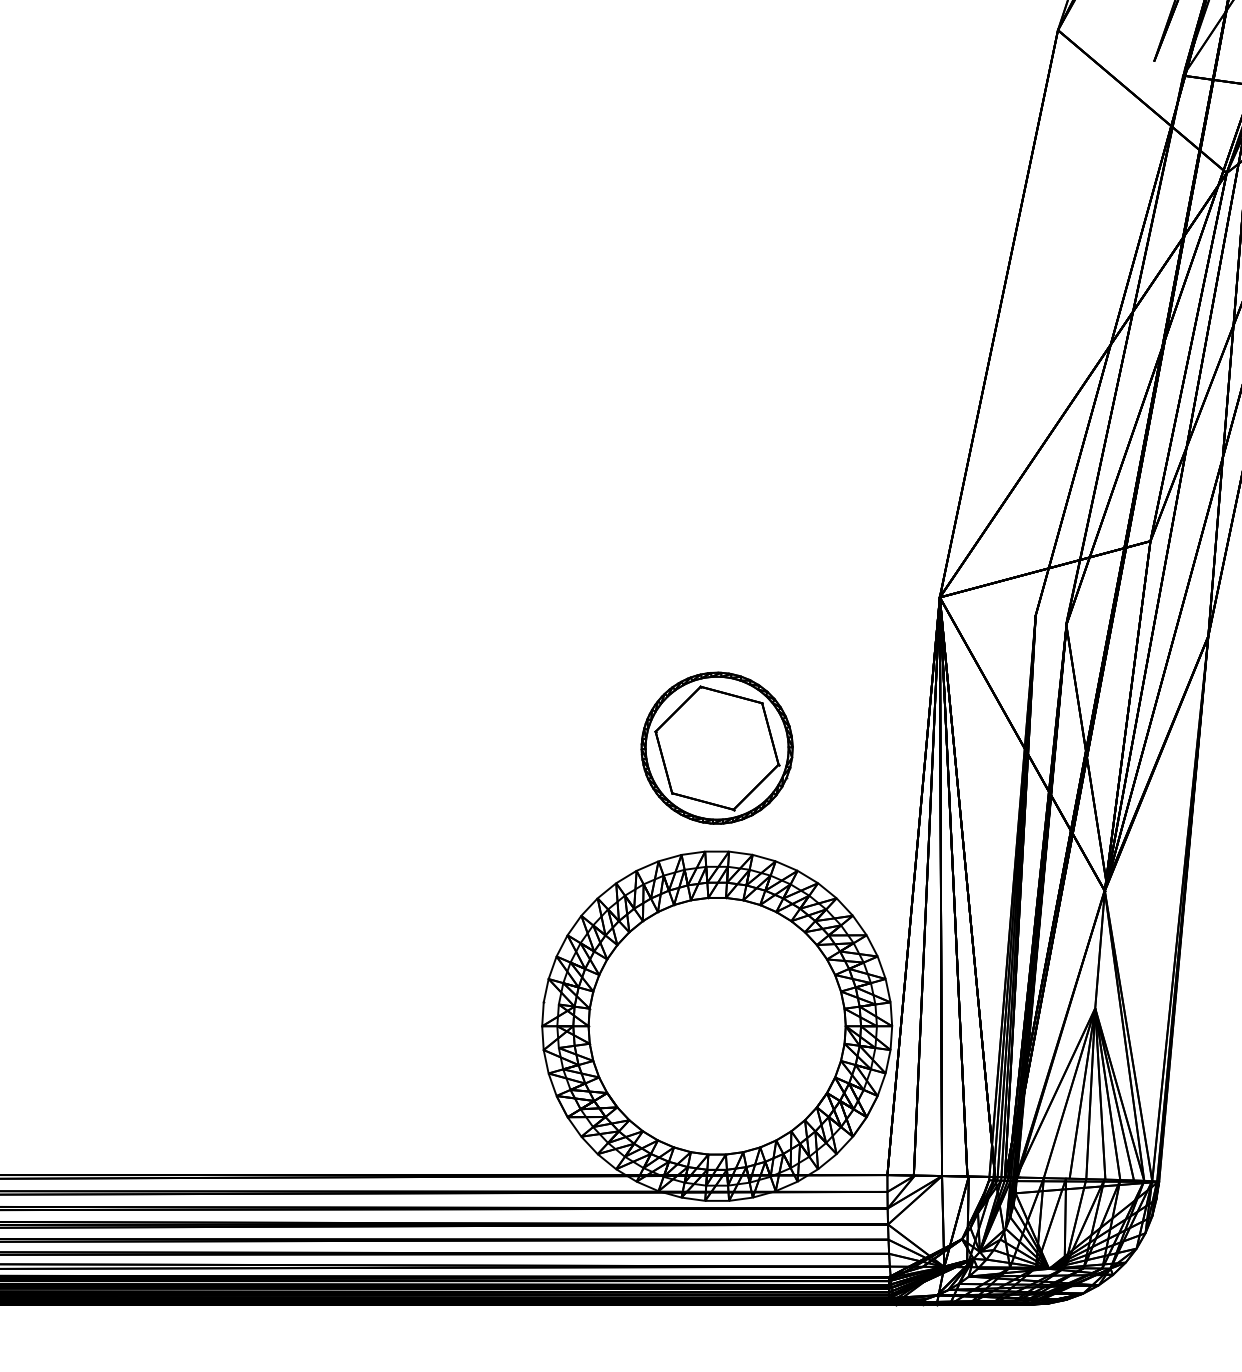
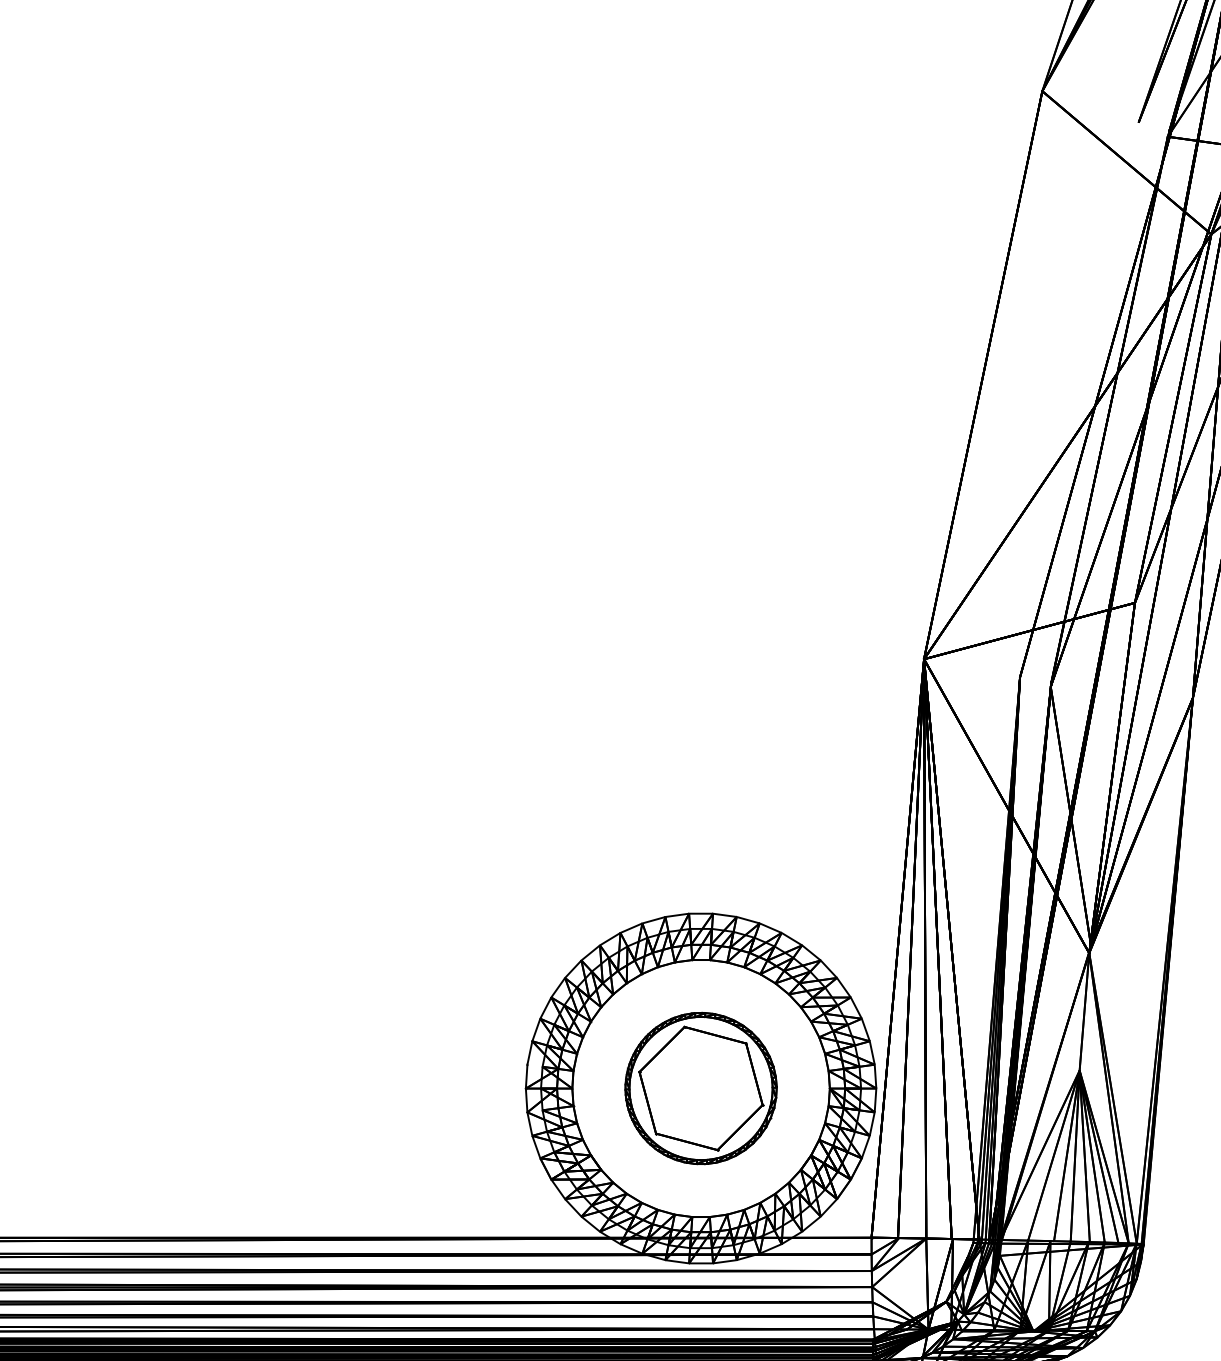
part: (716, 747) -> (700, 1087), moved

